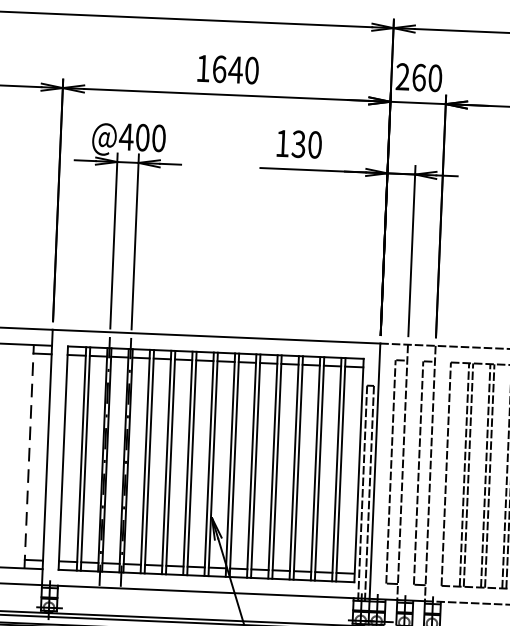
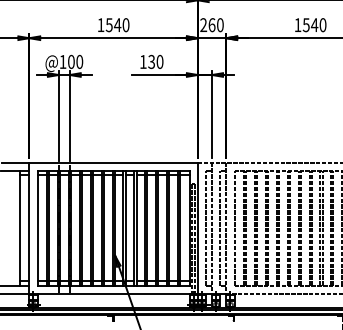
text: (217, 69) -> (108, 25), 1640 -> 1540
text: (125, 136) -> (62, 61), @400 -> @100
line: (28, 455) -> (19, 227), dashed -> solid

